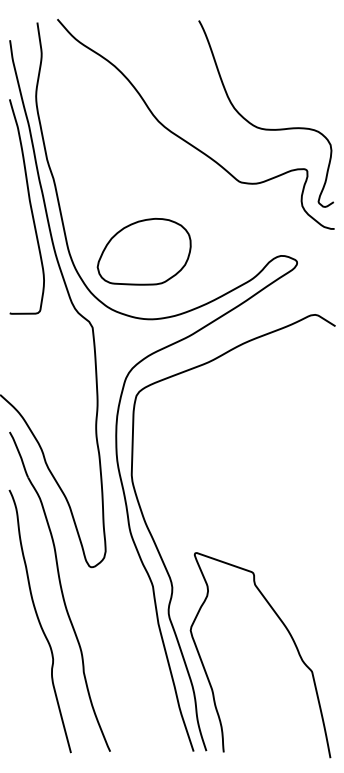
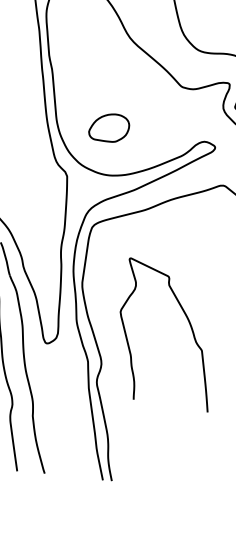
curve: (29, 205) -> (33, 85), removed
part: (143, 251) -> (108, 127), size x0.6
curve: (290, 637) -> (189, 325), moved

